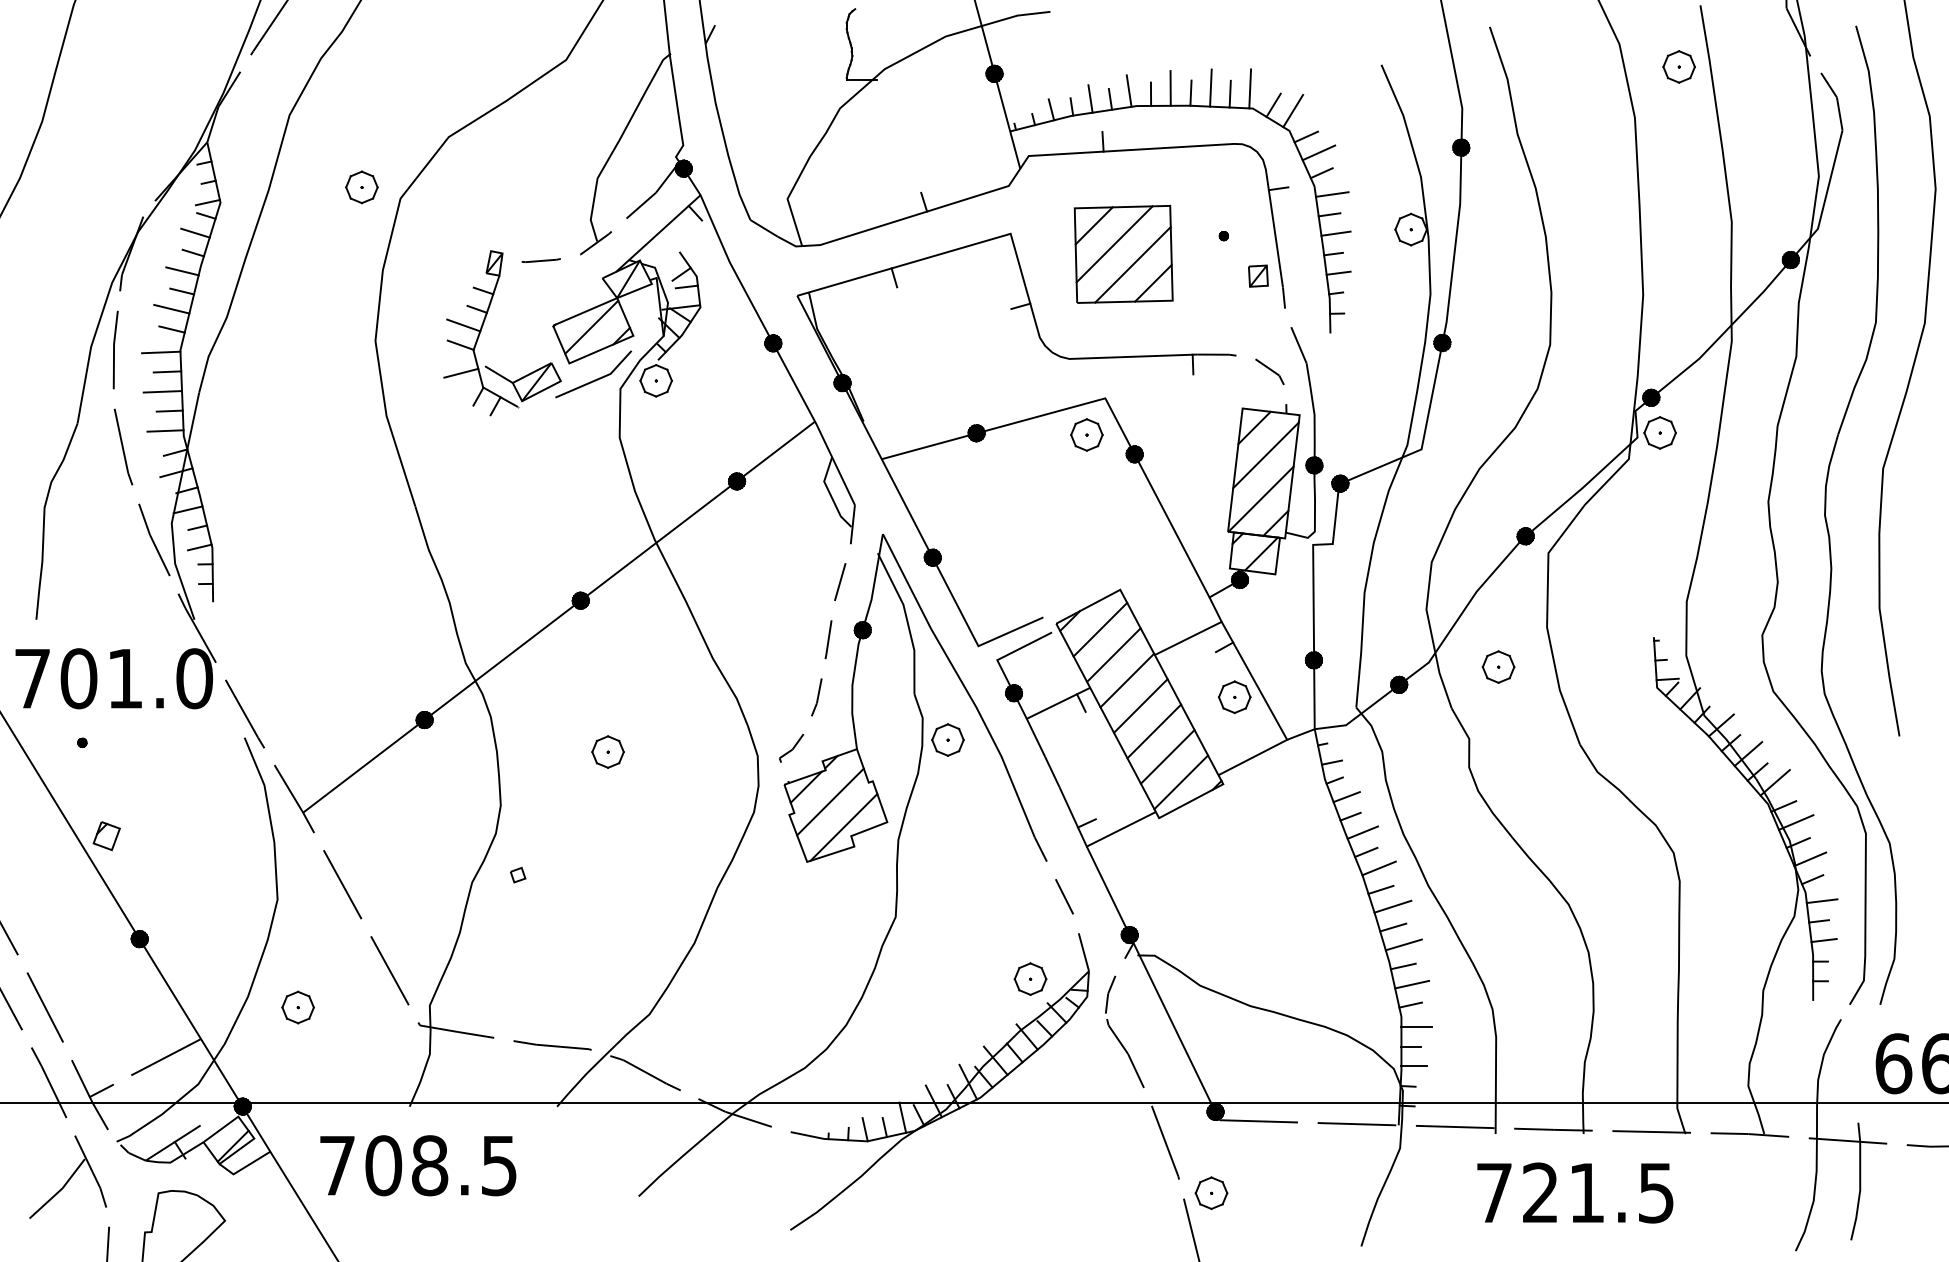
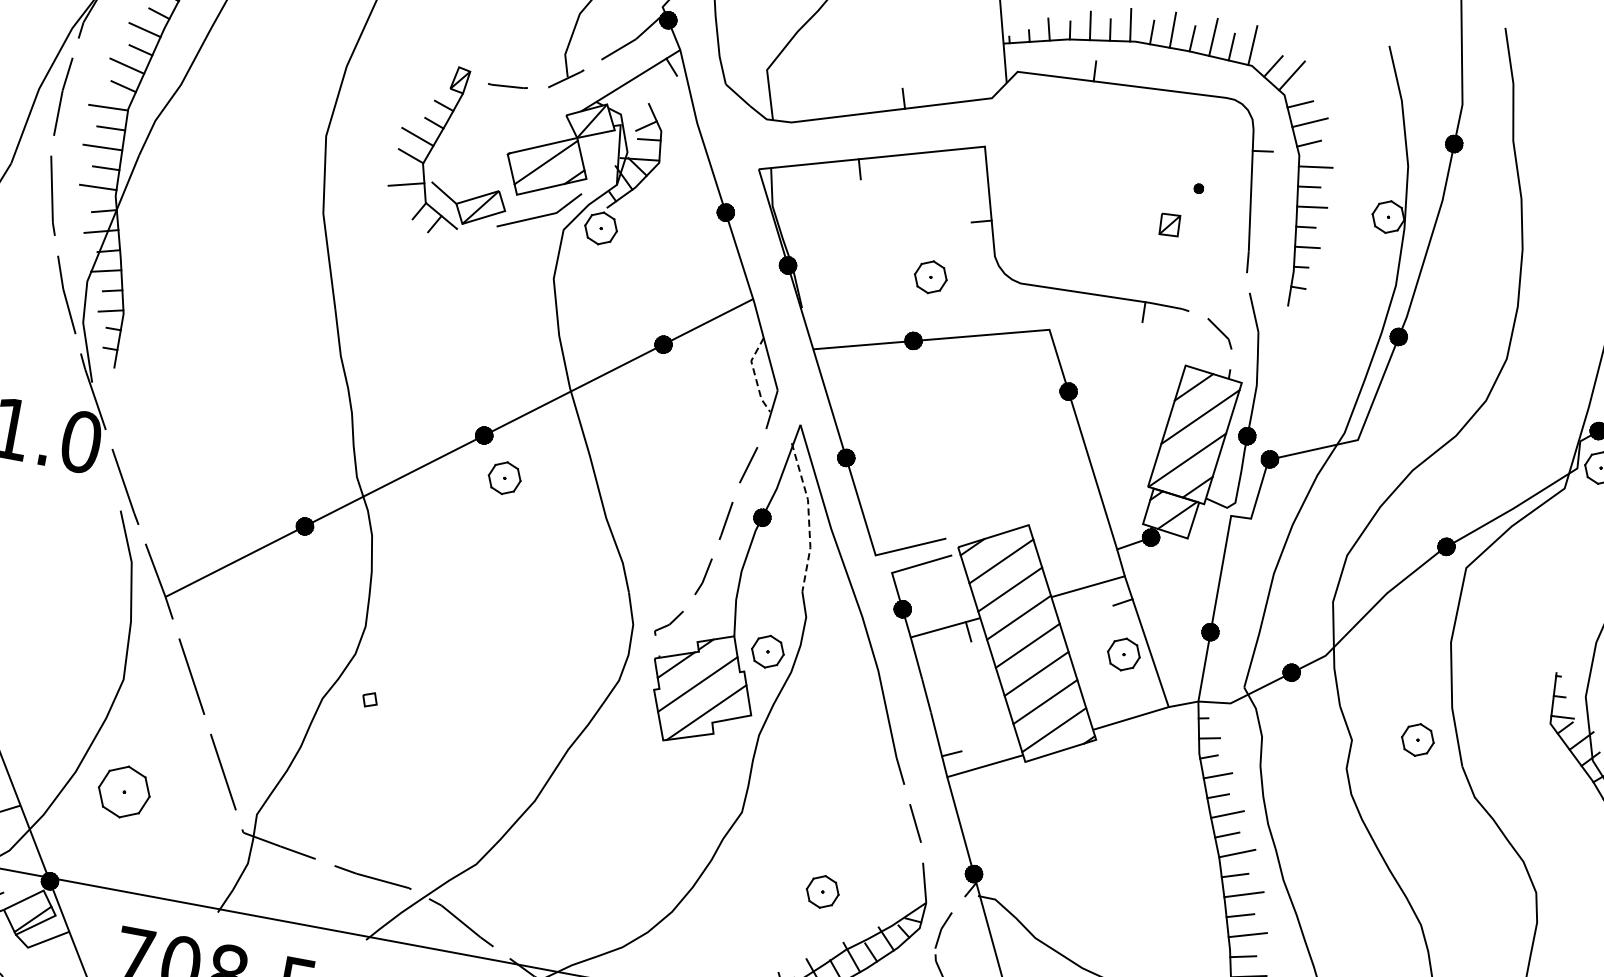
part: (1123, 254) -> (1094, 188), removed
part: (1258, 275) -> (1170, 224), moved
part: (1086, 434) -> (930, 276), moved
line: (830, 494) -> (755, 375), solid -> dashed
line: (907, 620) -> (809, 516), solid -> dashed
part: (1498, 666) -> (1417, 739), moved
part: (947, 739) -> (767, 651), moved
part: (607, 751) -> (504, 477), moved
part: (1030, 978) -> (822, 891), moved
part: (297, 1007) -> (123, 791), size x1.6

